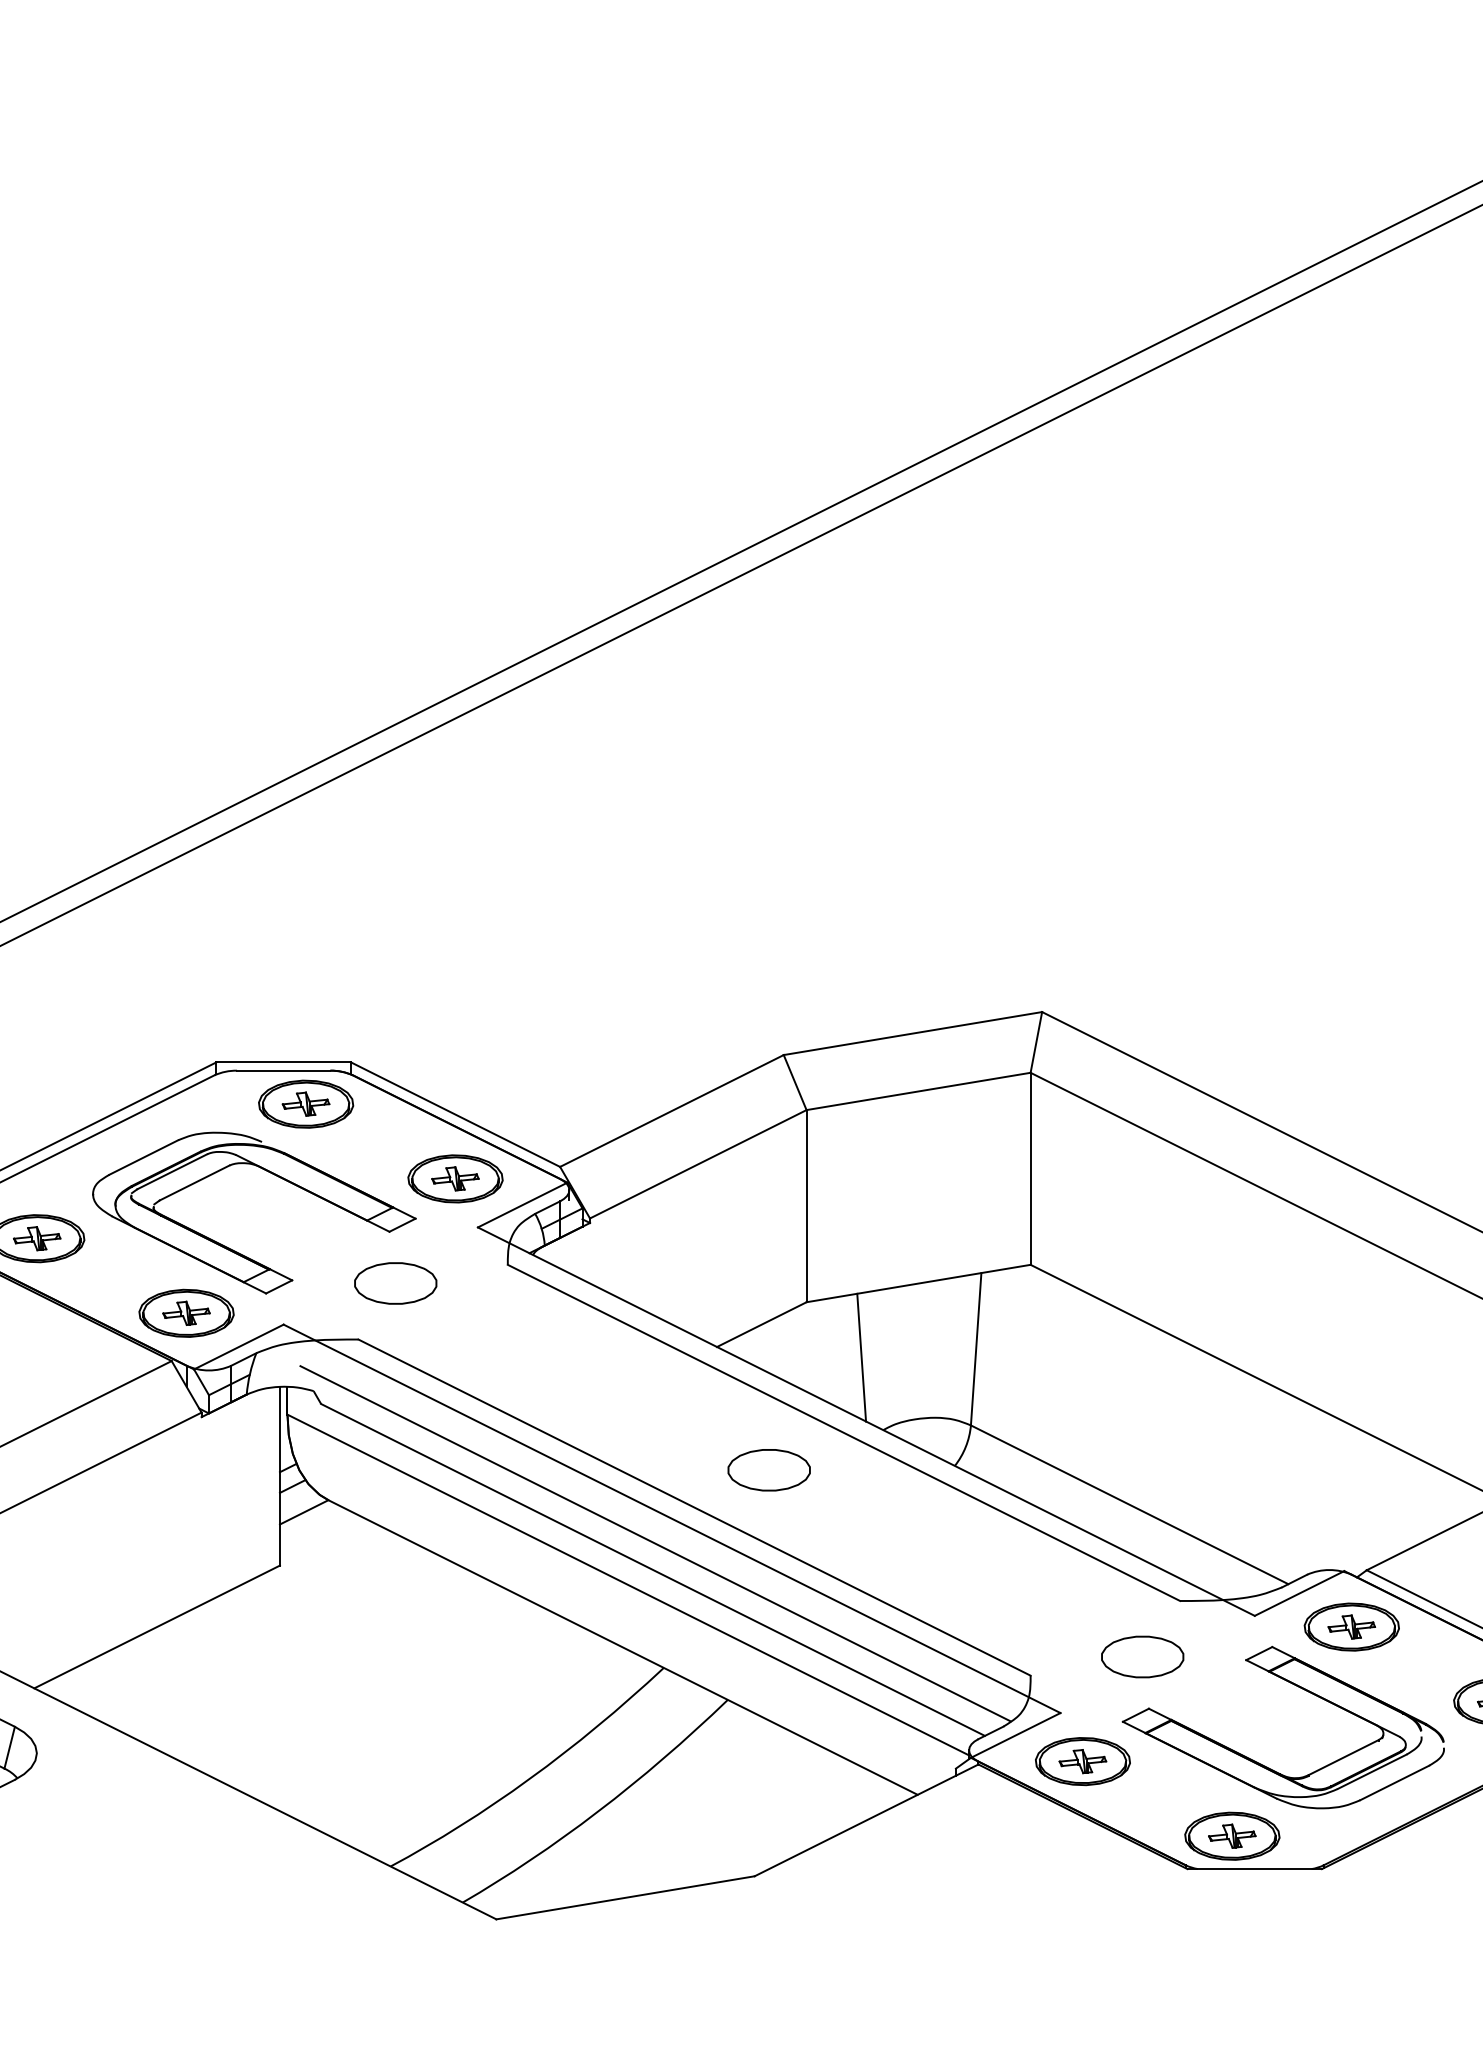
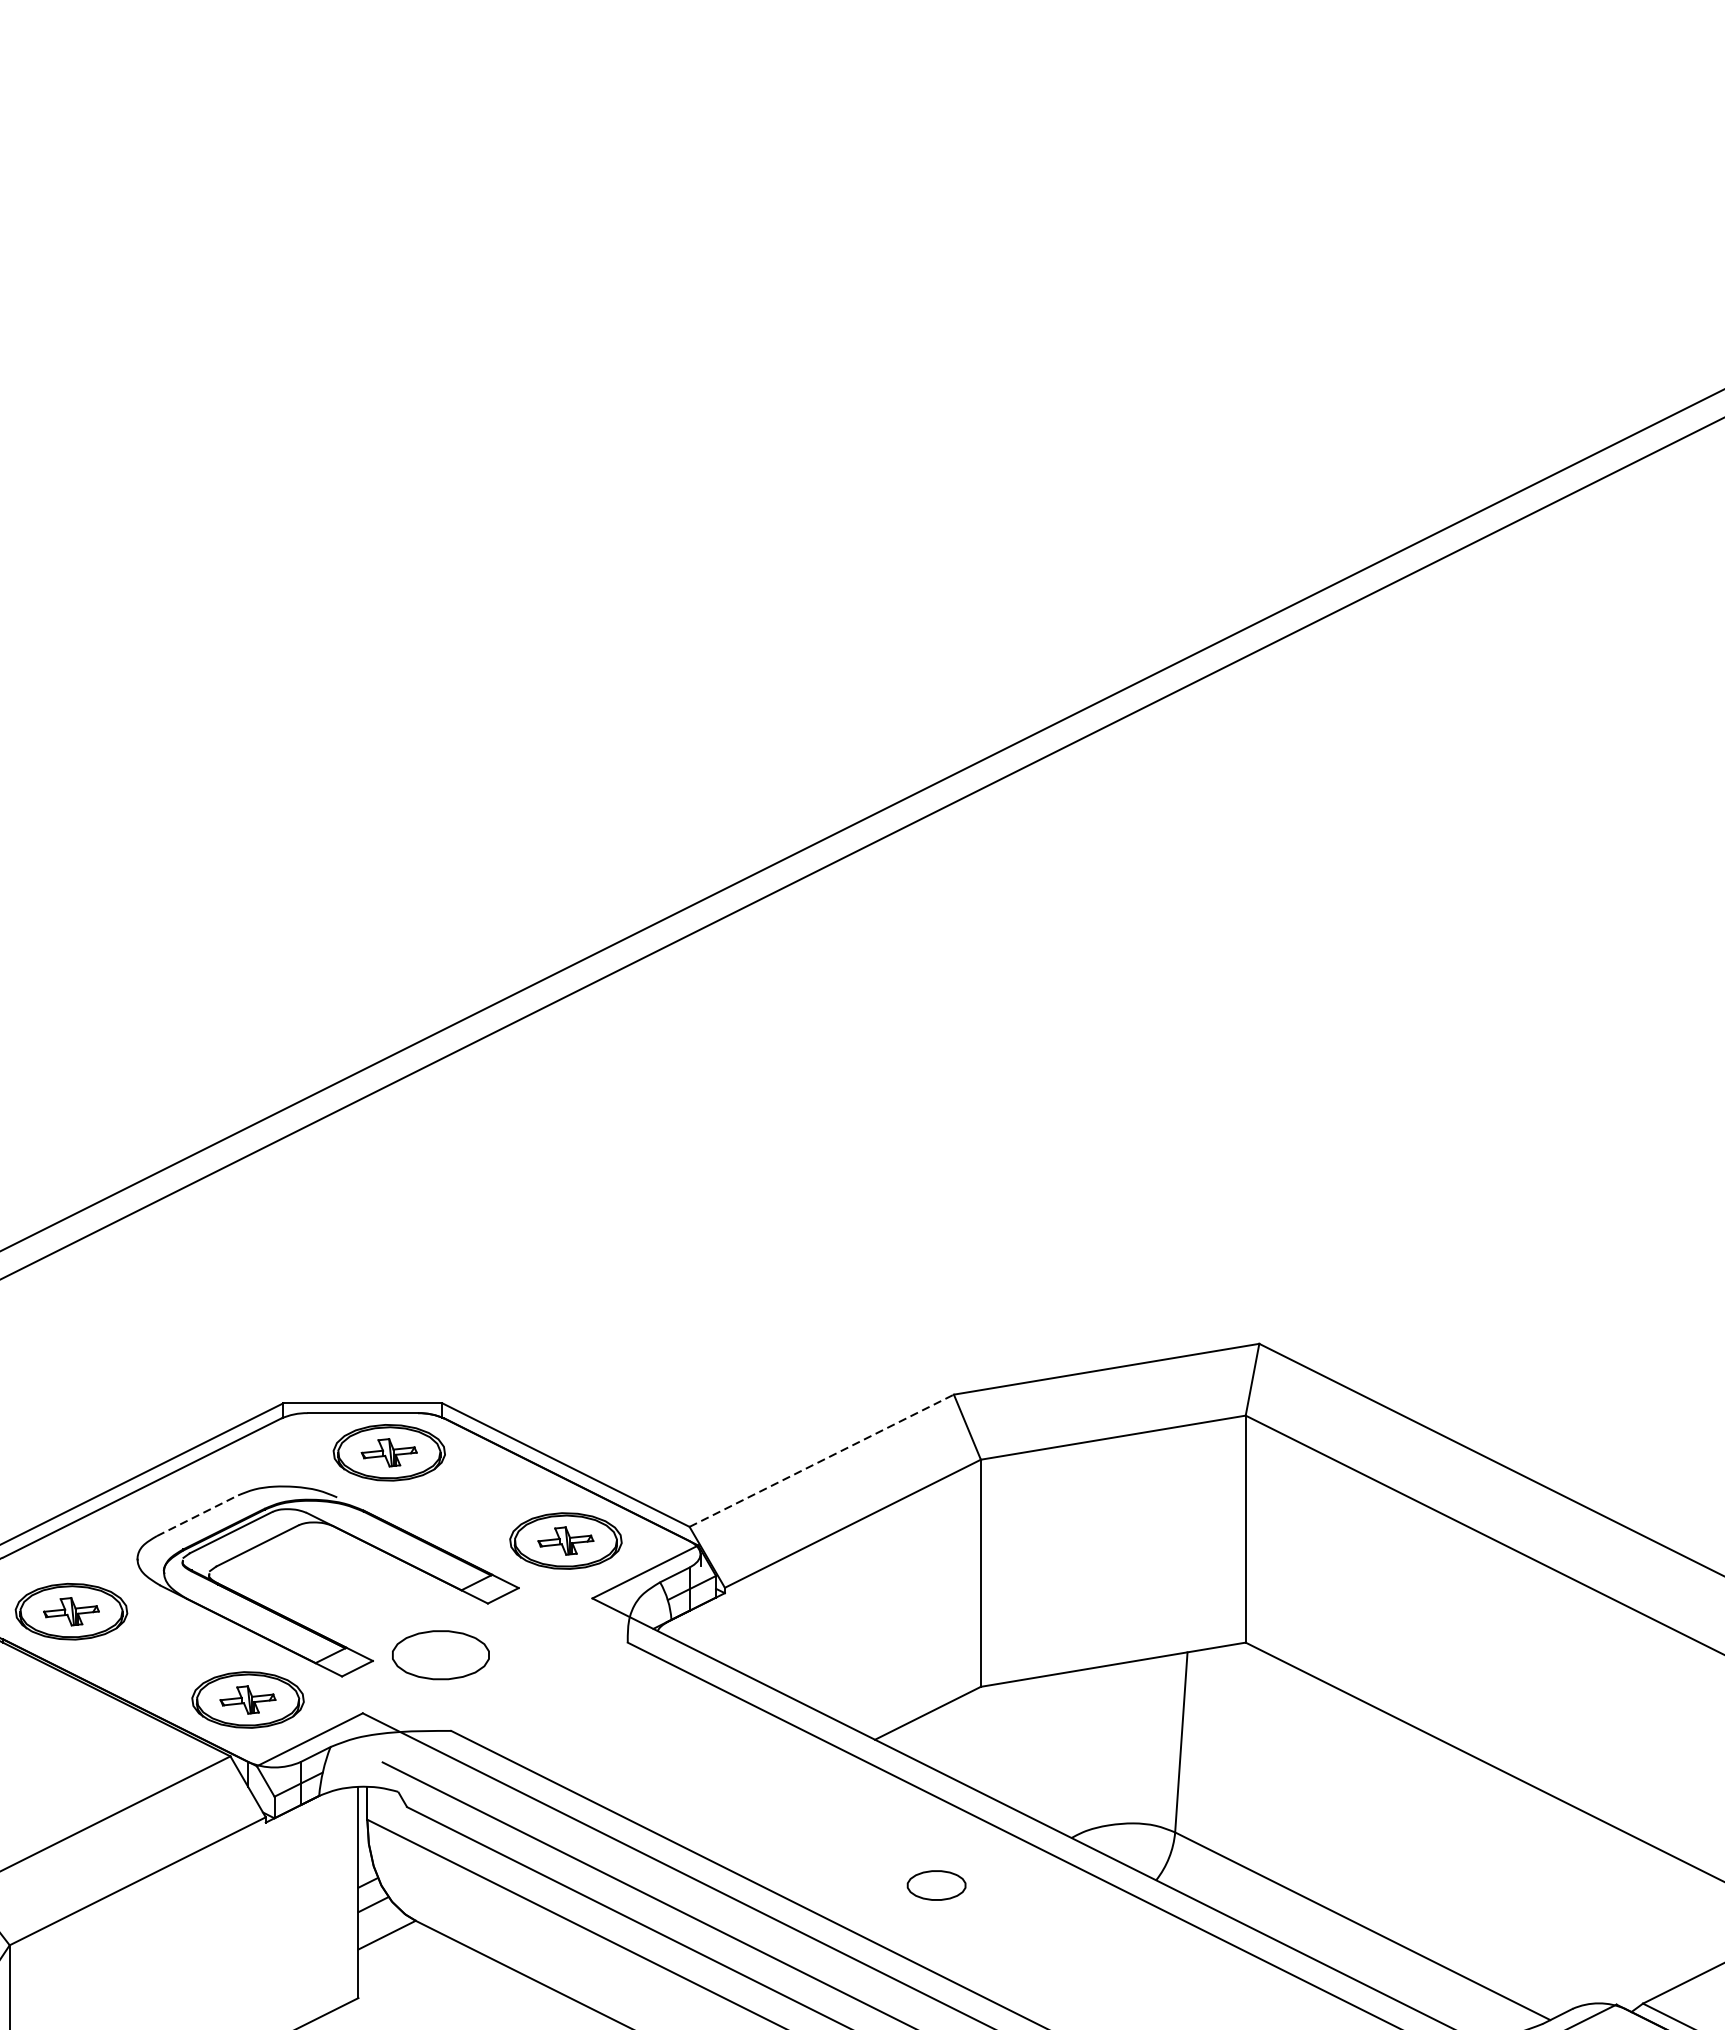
line: (672, 1110) -> (822, 1460), solid -> dashed
line: (144, 1157) -> (198, 1515), solid -> dashed
part: (395, 1283) -> (440, 1655), moved
line: (861, 1357) -> (1045, 1752), removed
part: (768, 1470) -> (935, 1885), size x0.6

